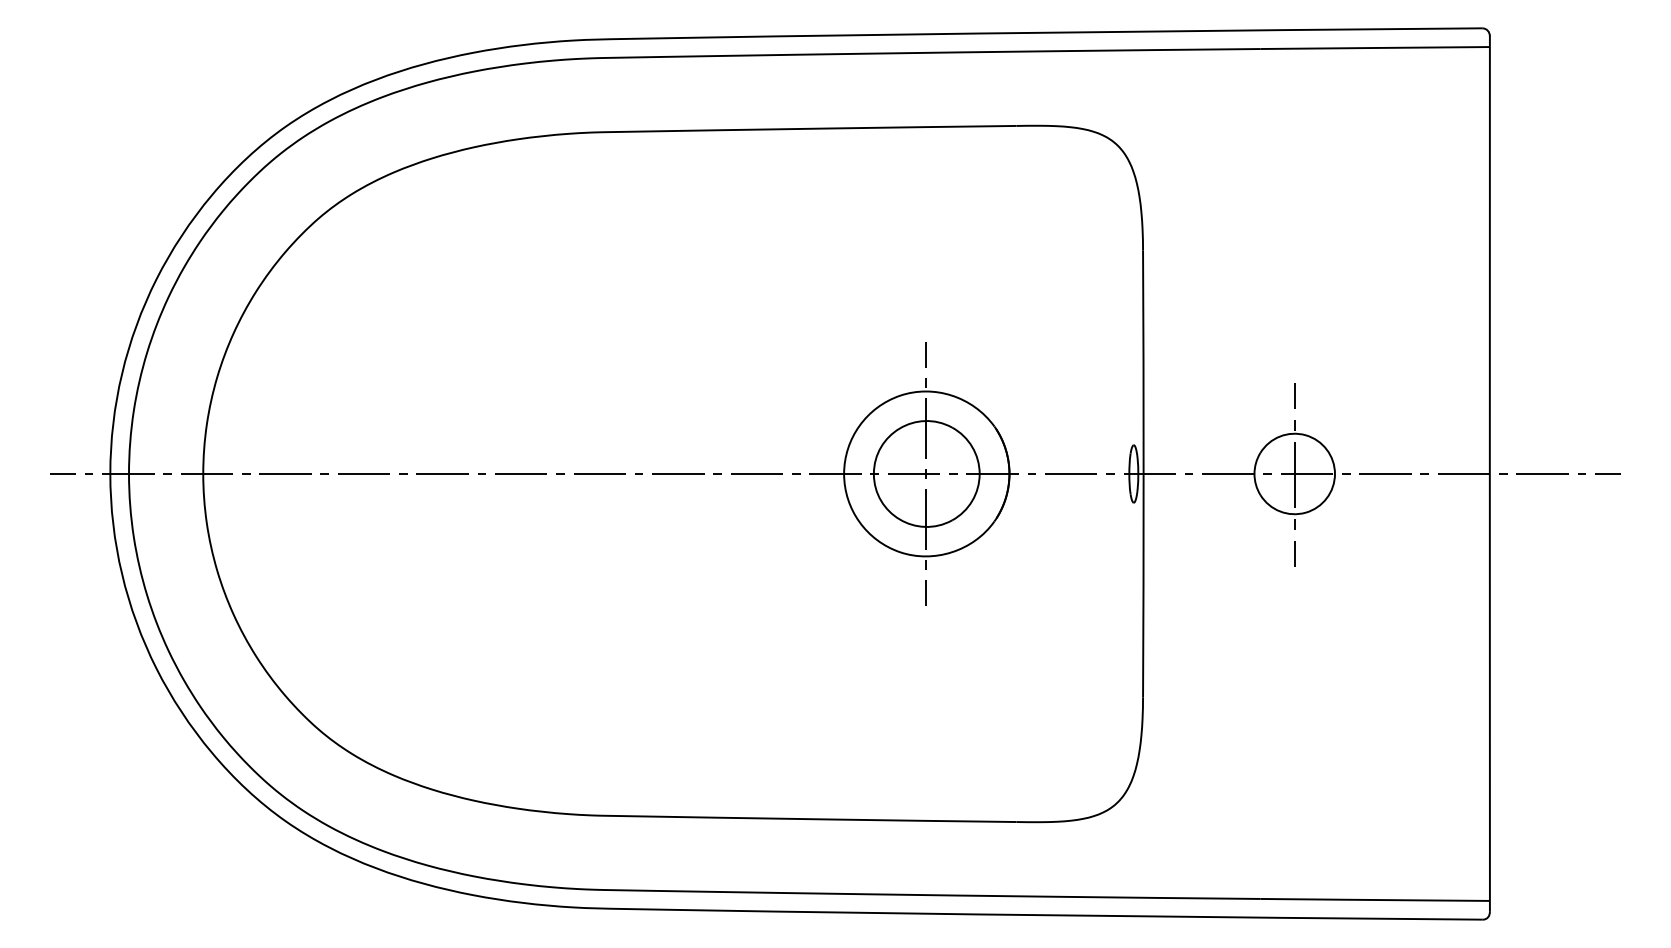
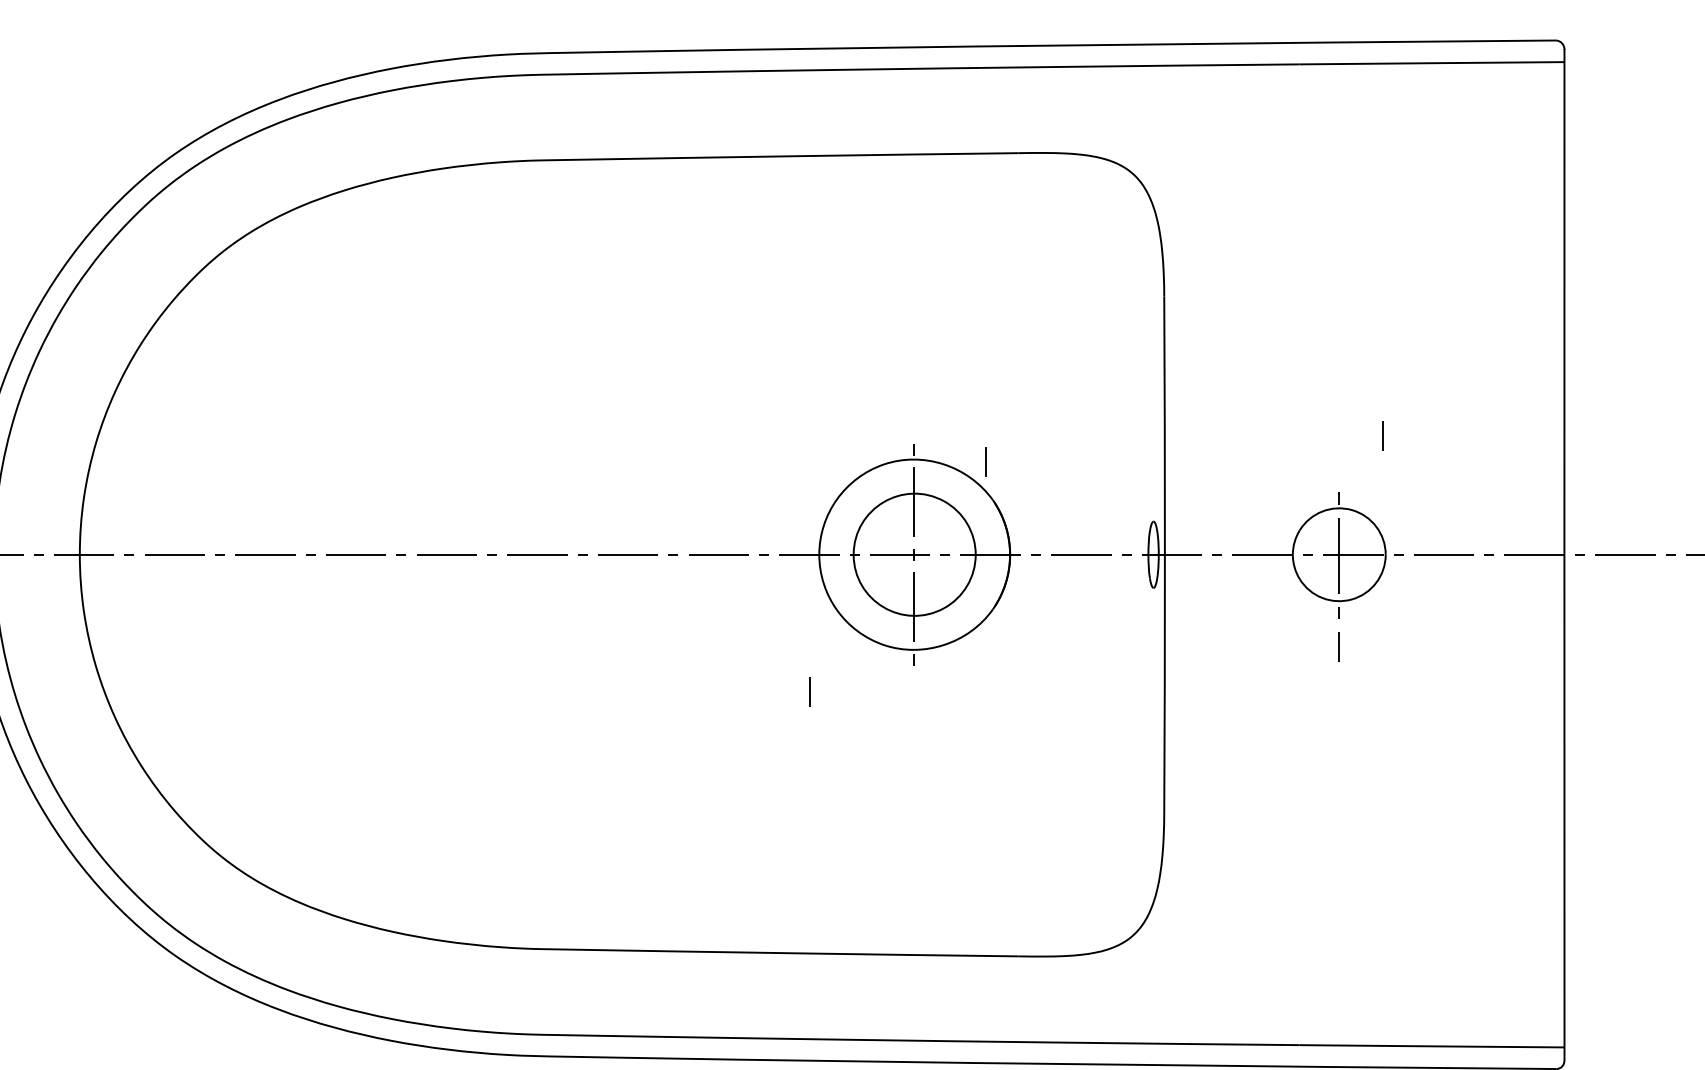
line: (925, 354) -> (985, 461), moved
line: (1294, 395) -> (1382, 435), moved
line: (925, 592) -> (809, 691), moved

